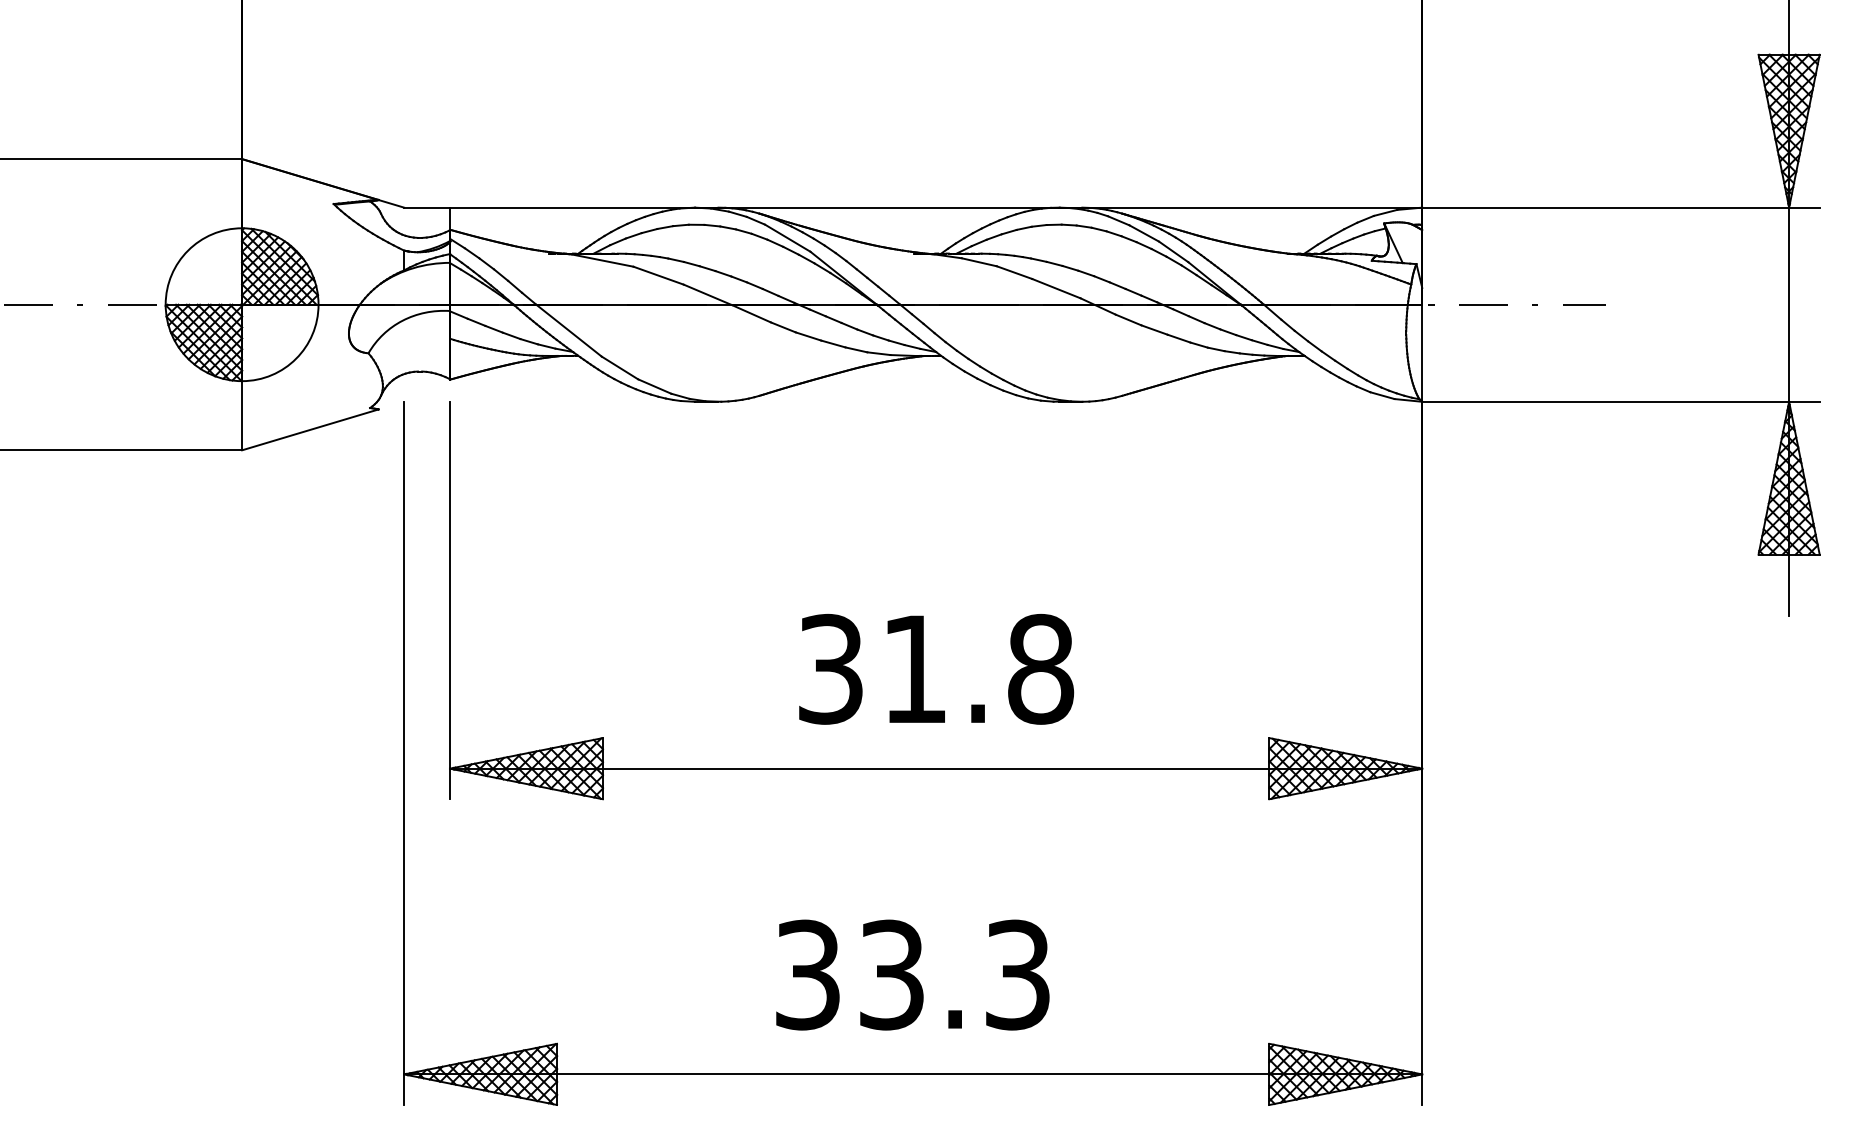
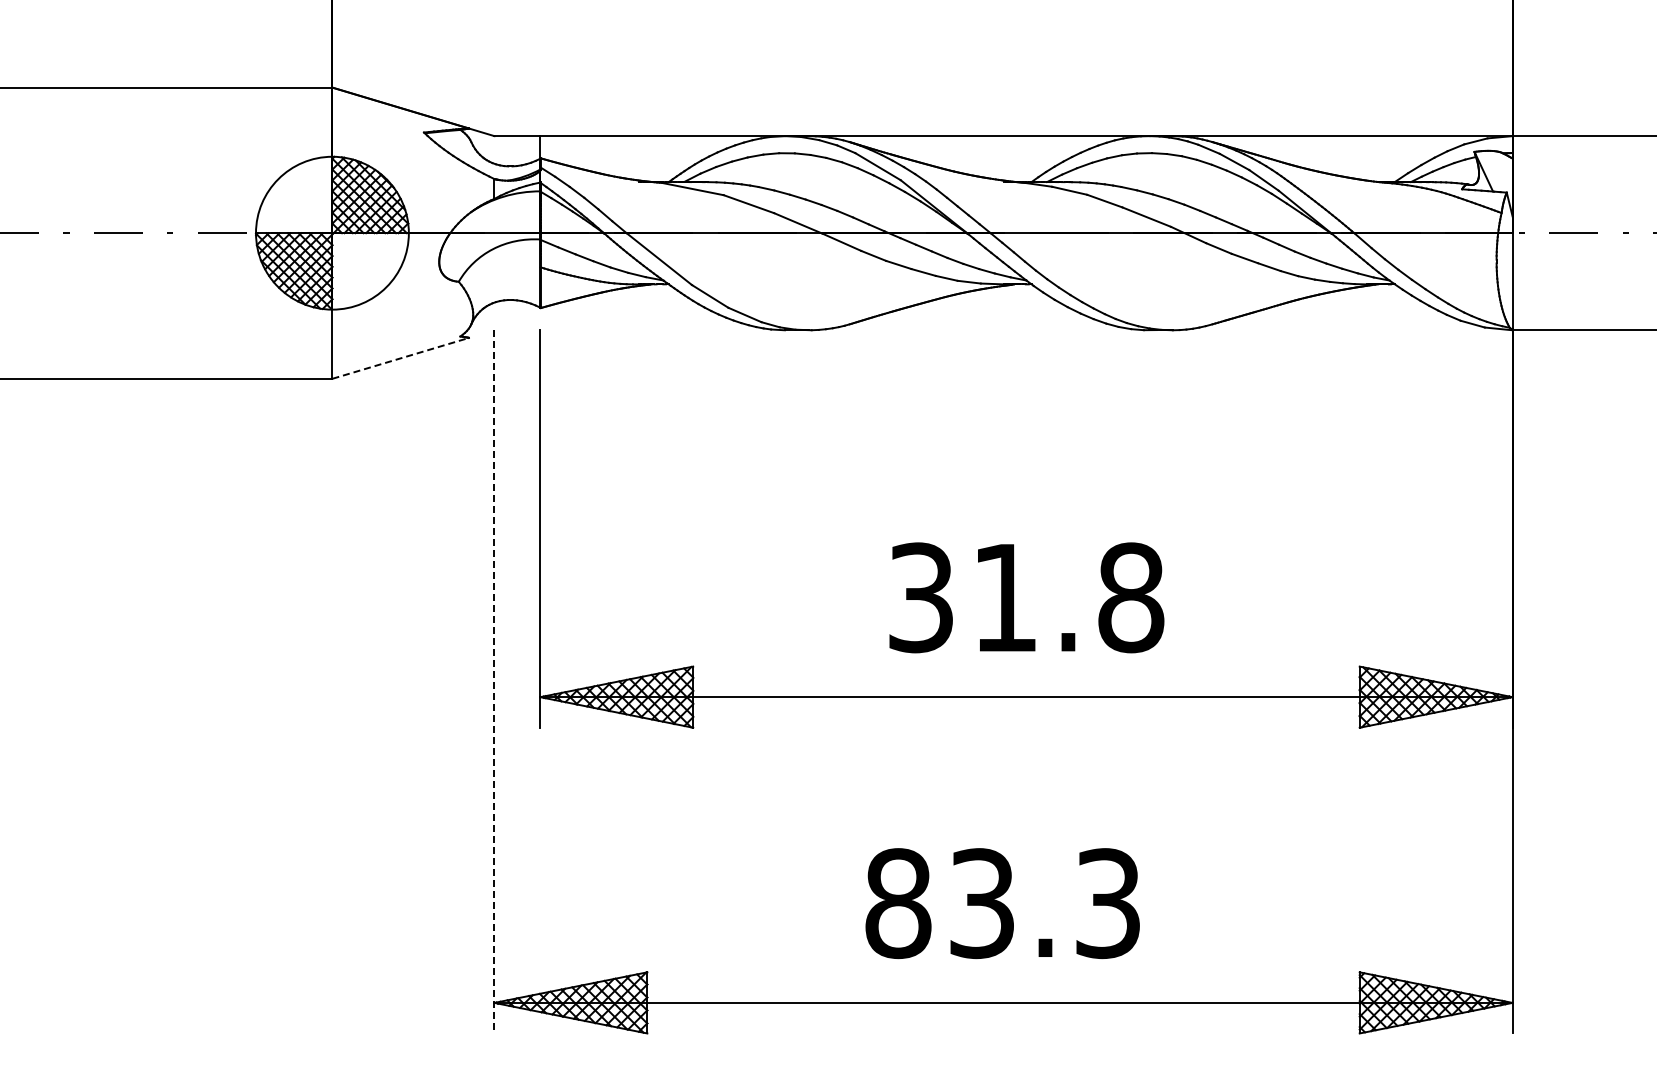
line: (310, 429) -> (400, 357), solid -> dashed
line: (404, 753) -> (494, 681), solid -> dashed
text: (808, 974) -> (898, 902), 33.3 -> 83.3

